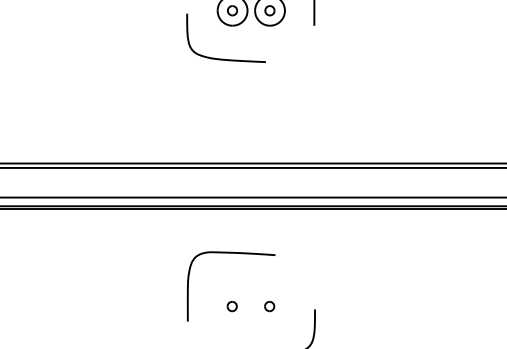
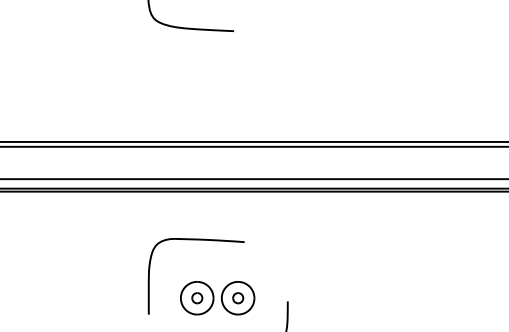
part: (250, 306) -> (217, 298), added

